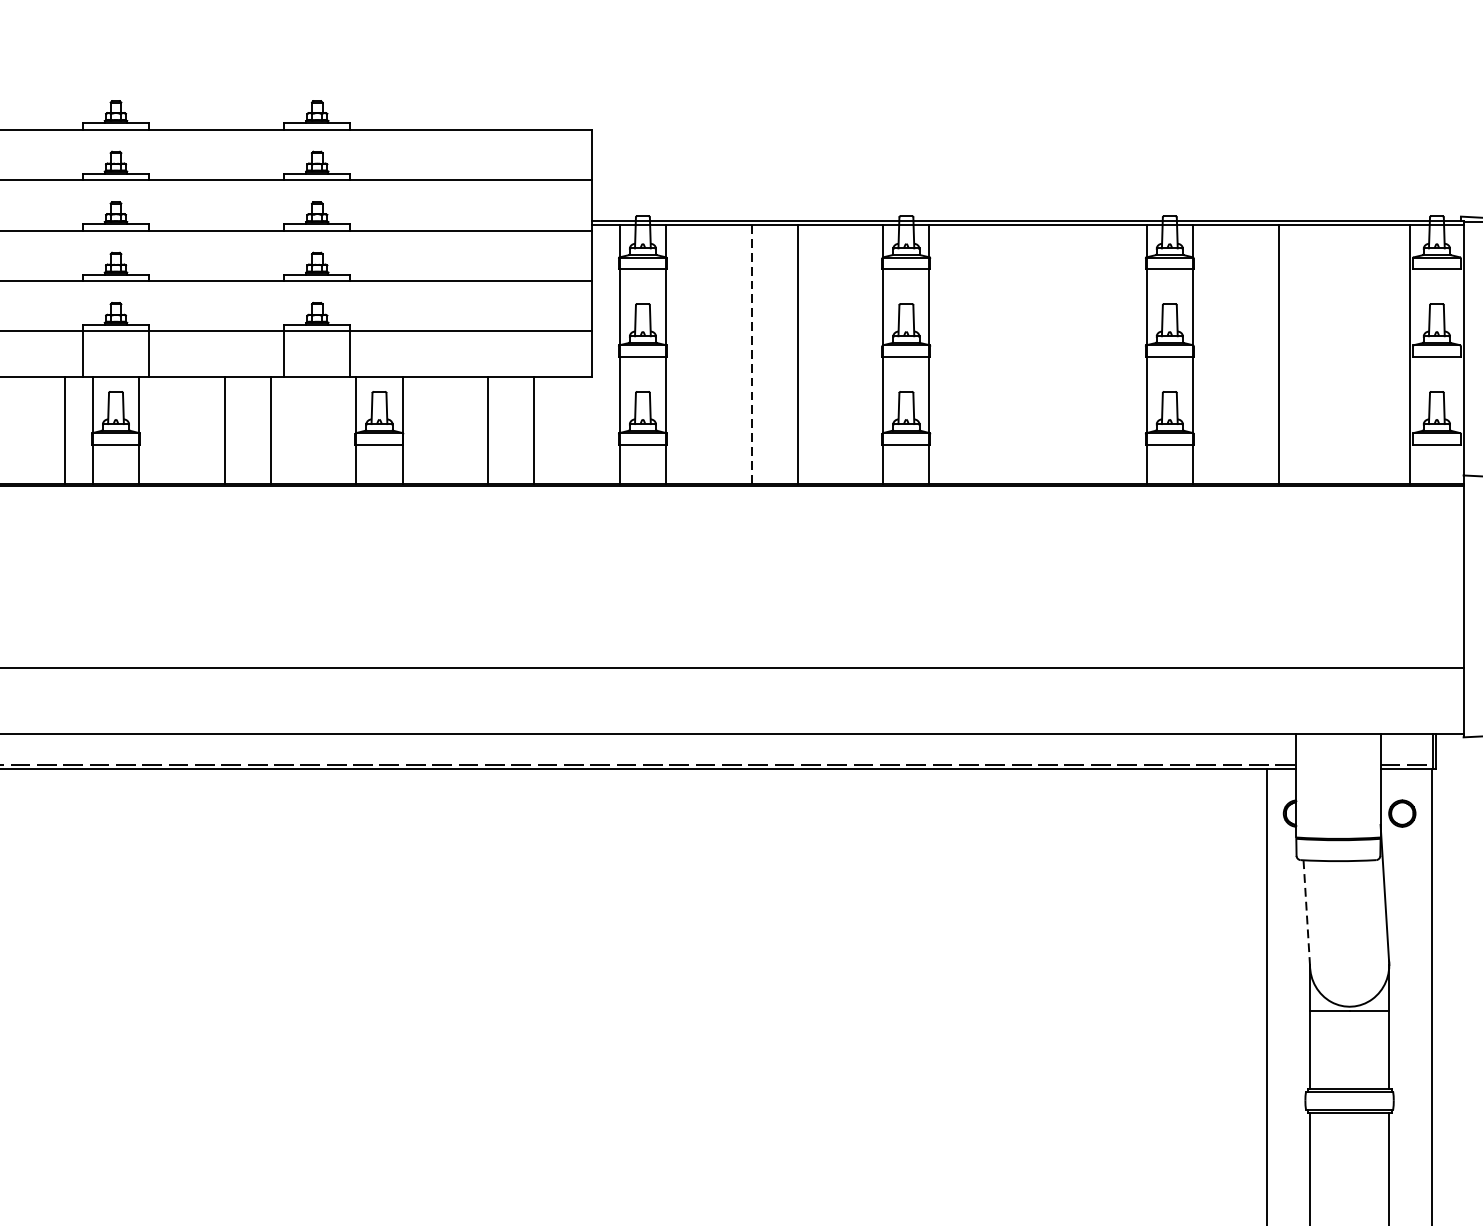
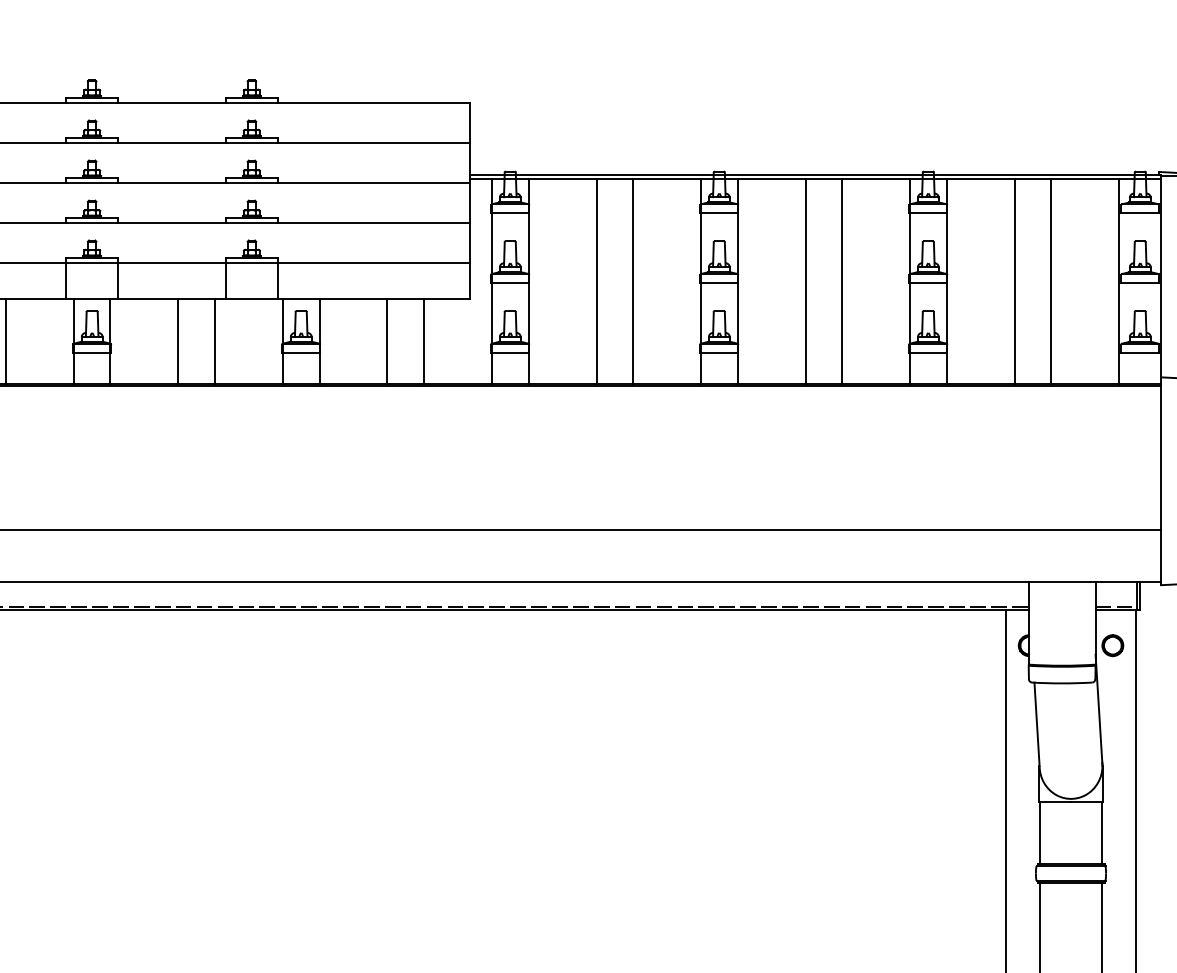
line: (751, 353) -> (596, 280), dashed -> solid
line: (1014, 353) -> (805, 280), added
line: (1061, 353) -> (842, 280), added
line: (1325, 353) -> (1051, 280), added
line: (64, 430) -> (5, 341), moved
line: (1307, 912) -> (1037, 724), dashed -> solid

